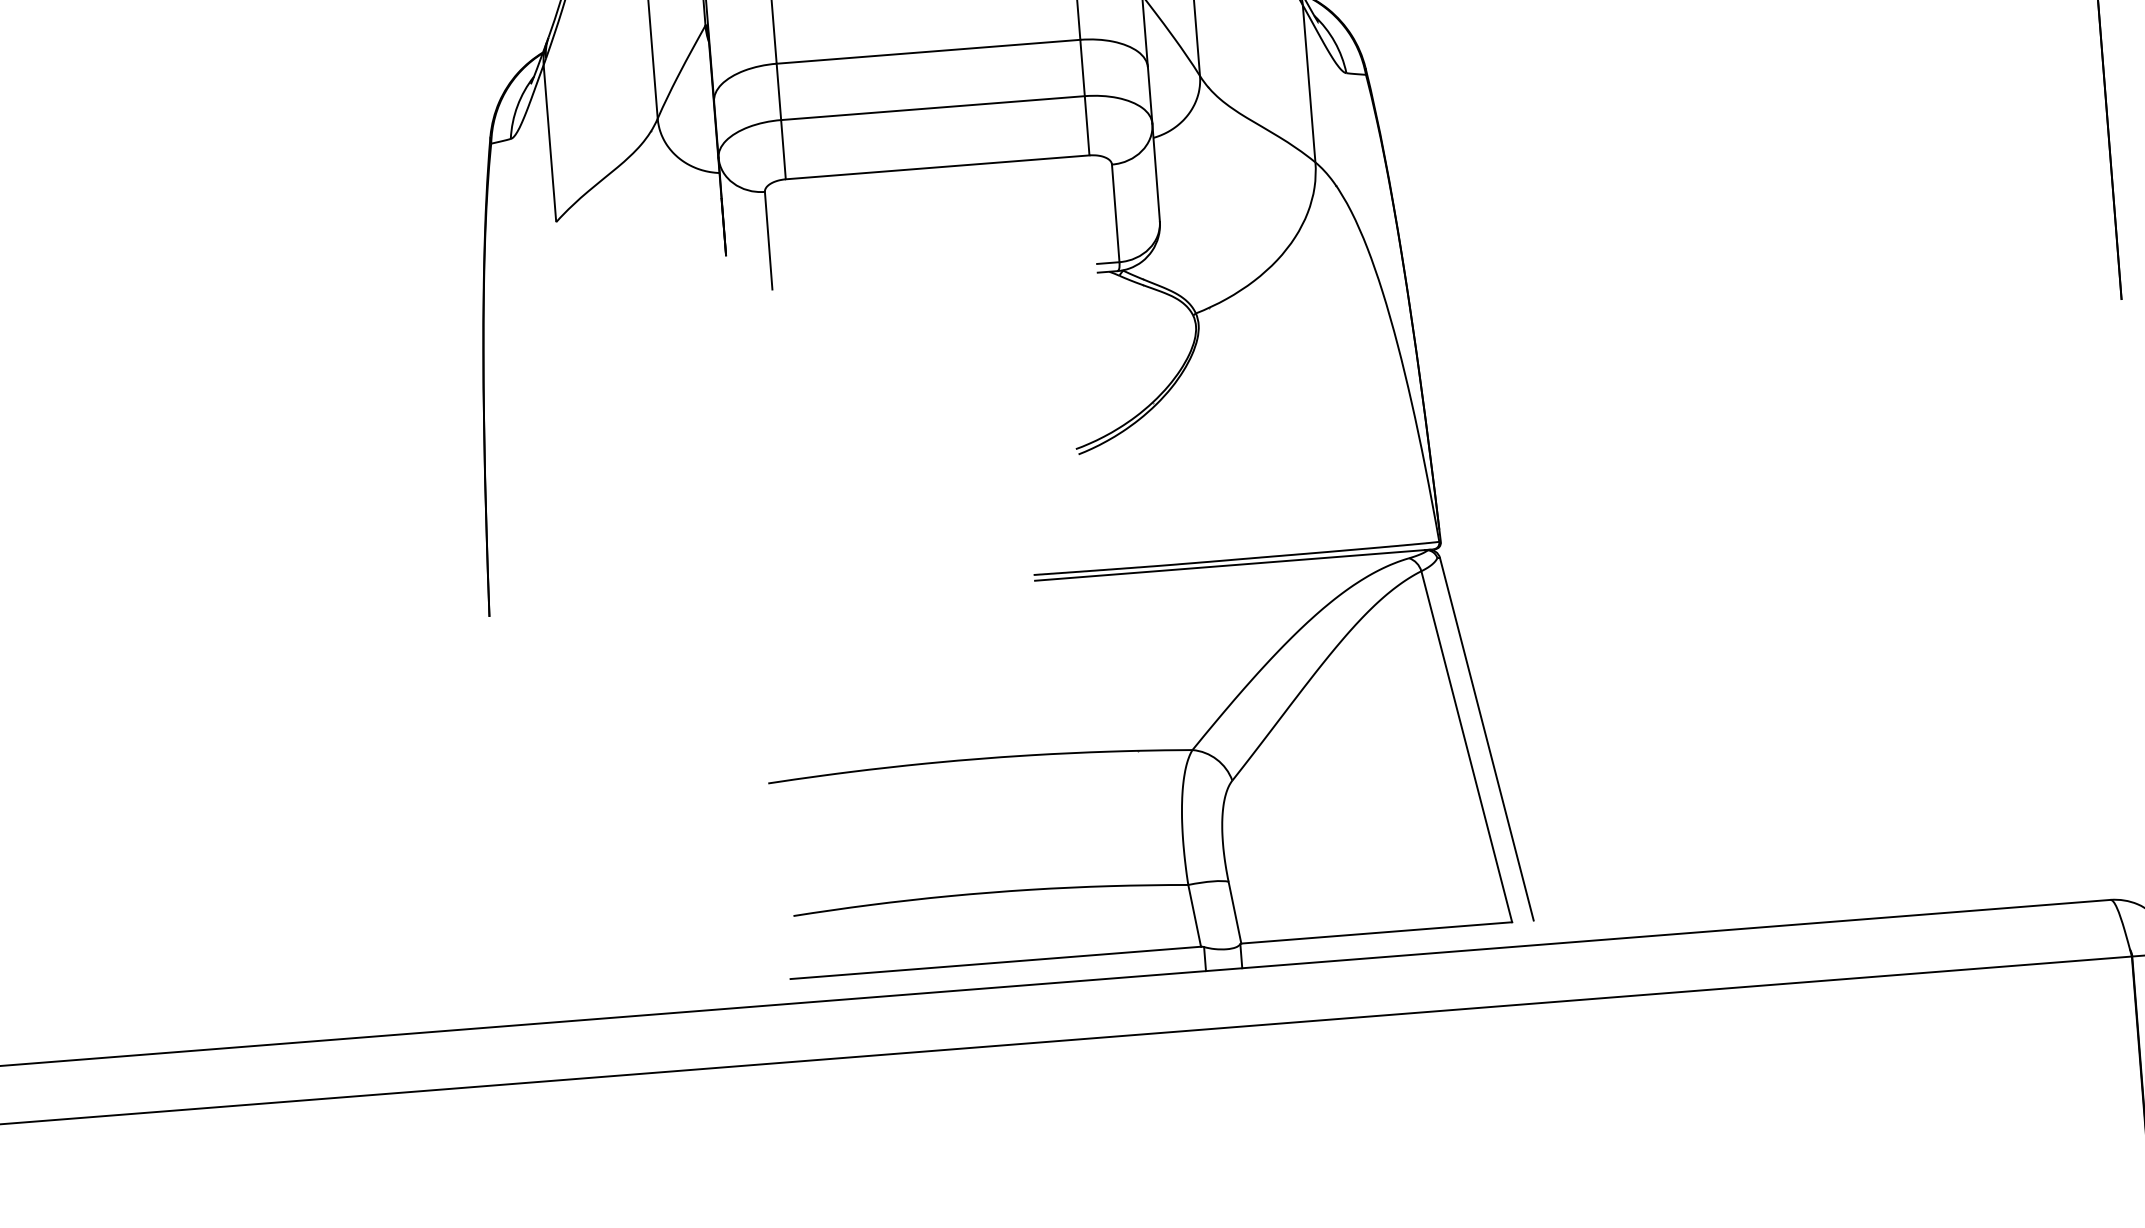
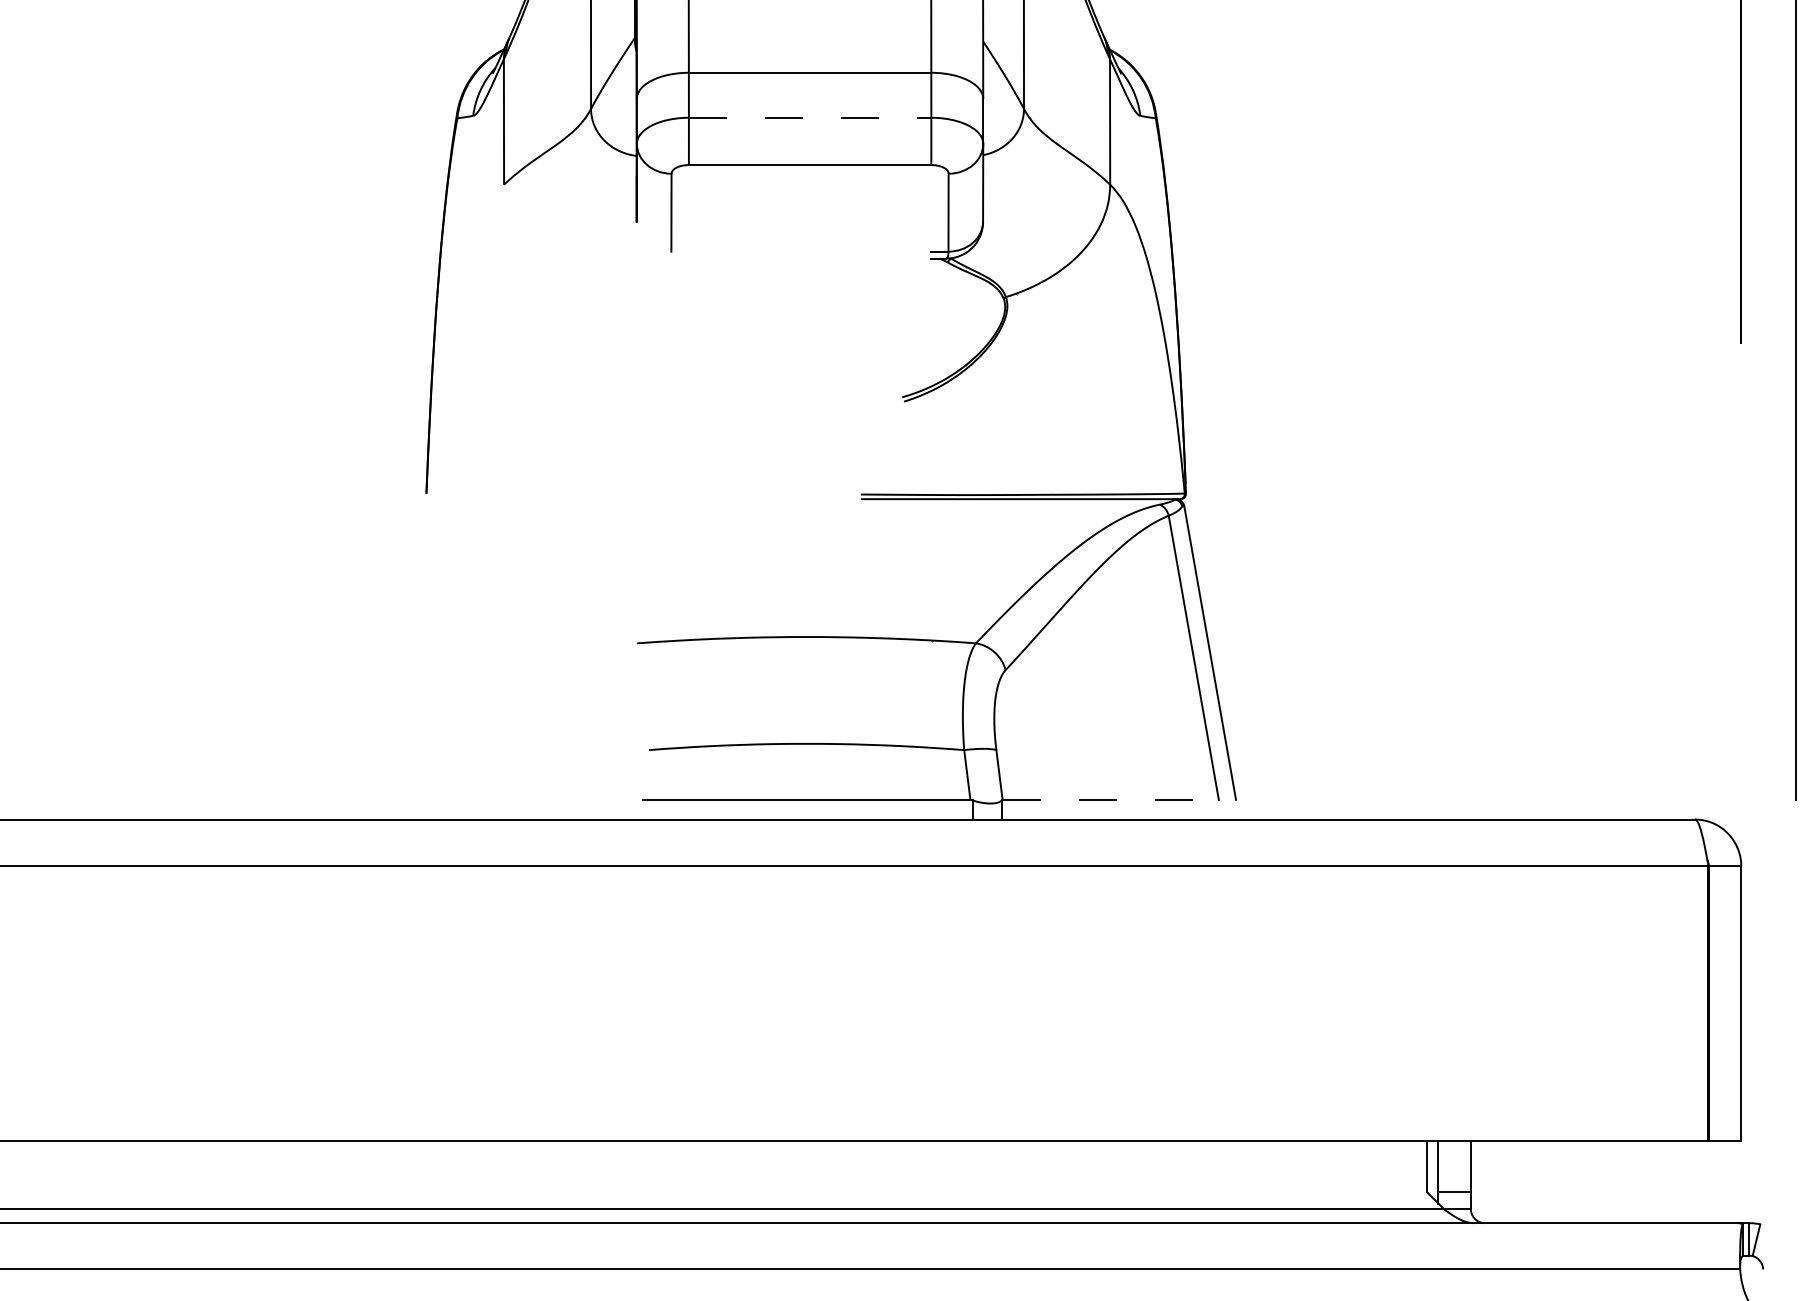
line: (933, 107) -> (810, 117), solid -> dashed
line: (1377, 932) -> (1111, 799), solid -> dashed

